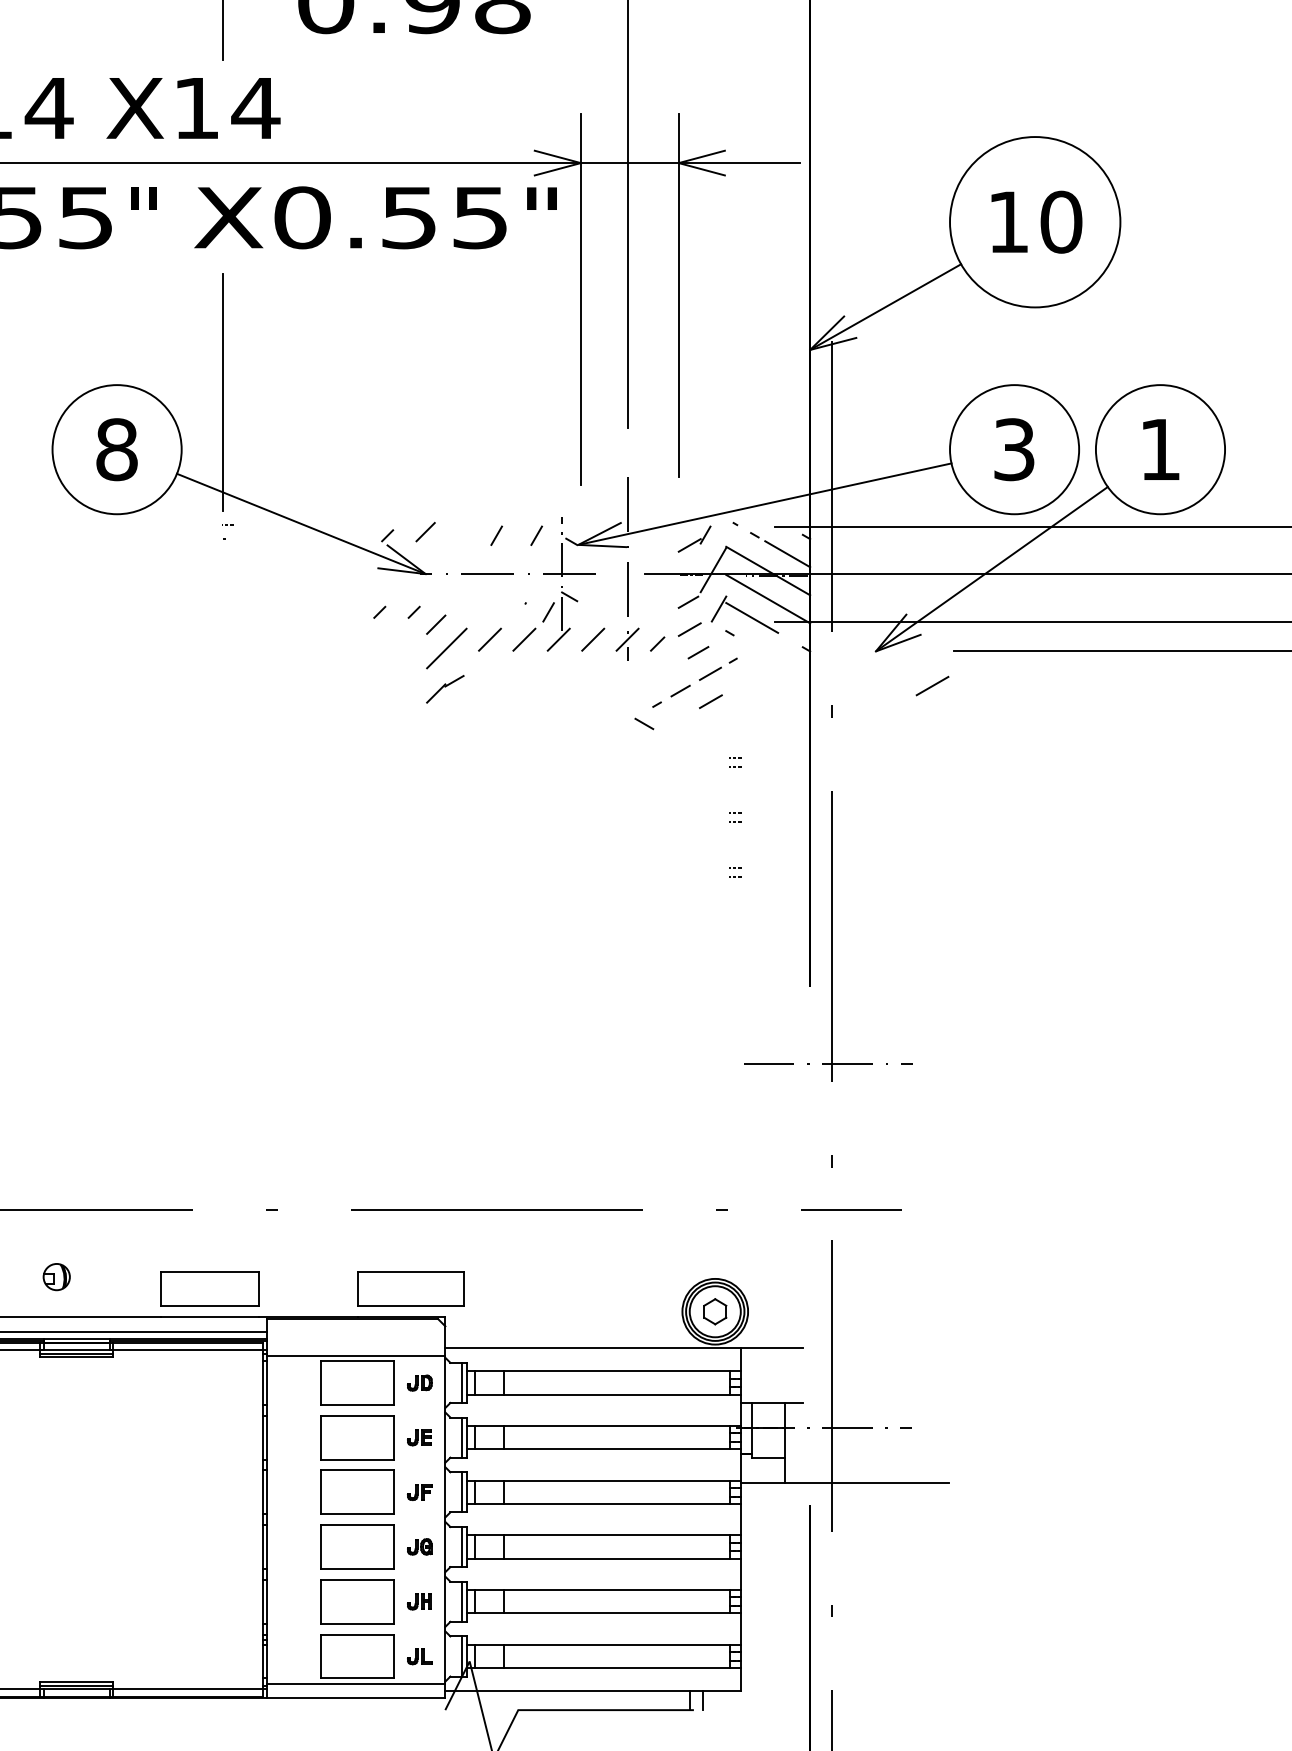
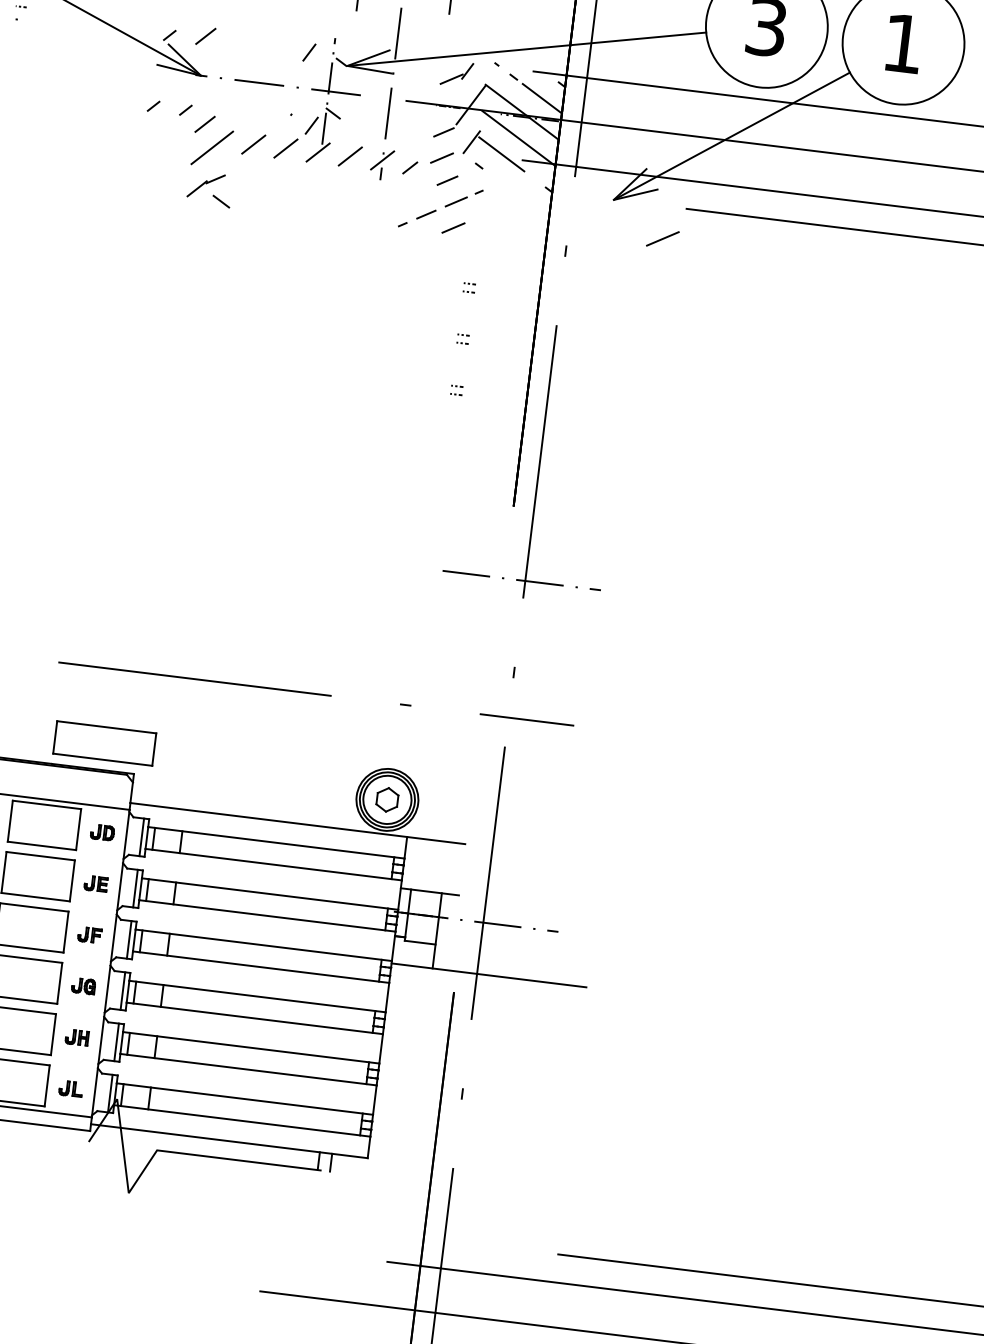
line: (496, 535) -> (271, 47), removed
line: (644, 723) -> (221, 201), moved

